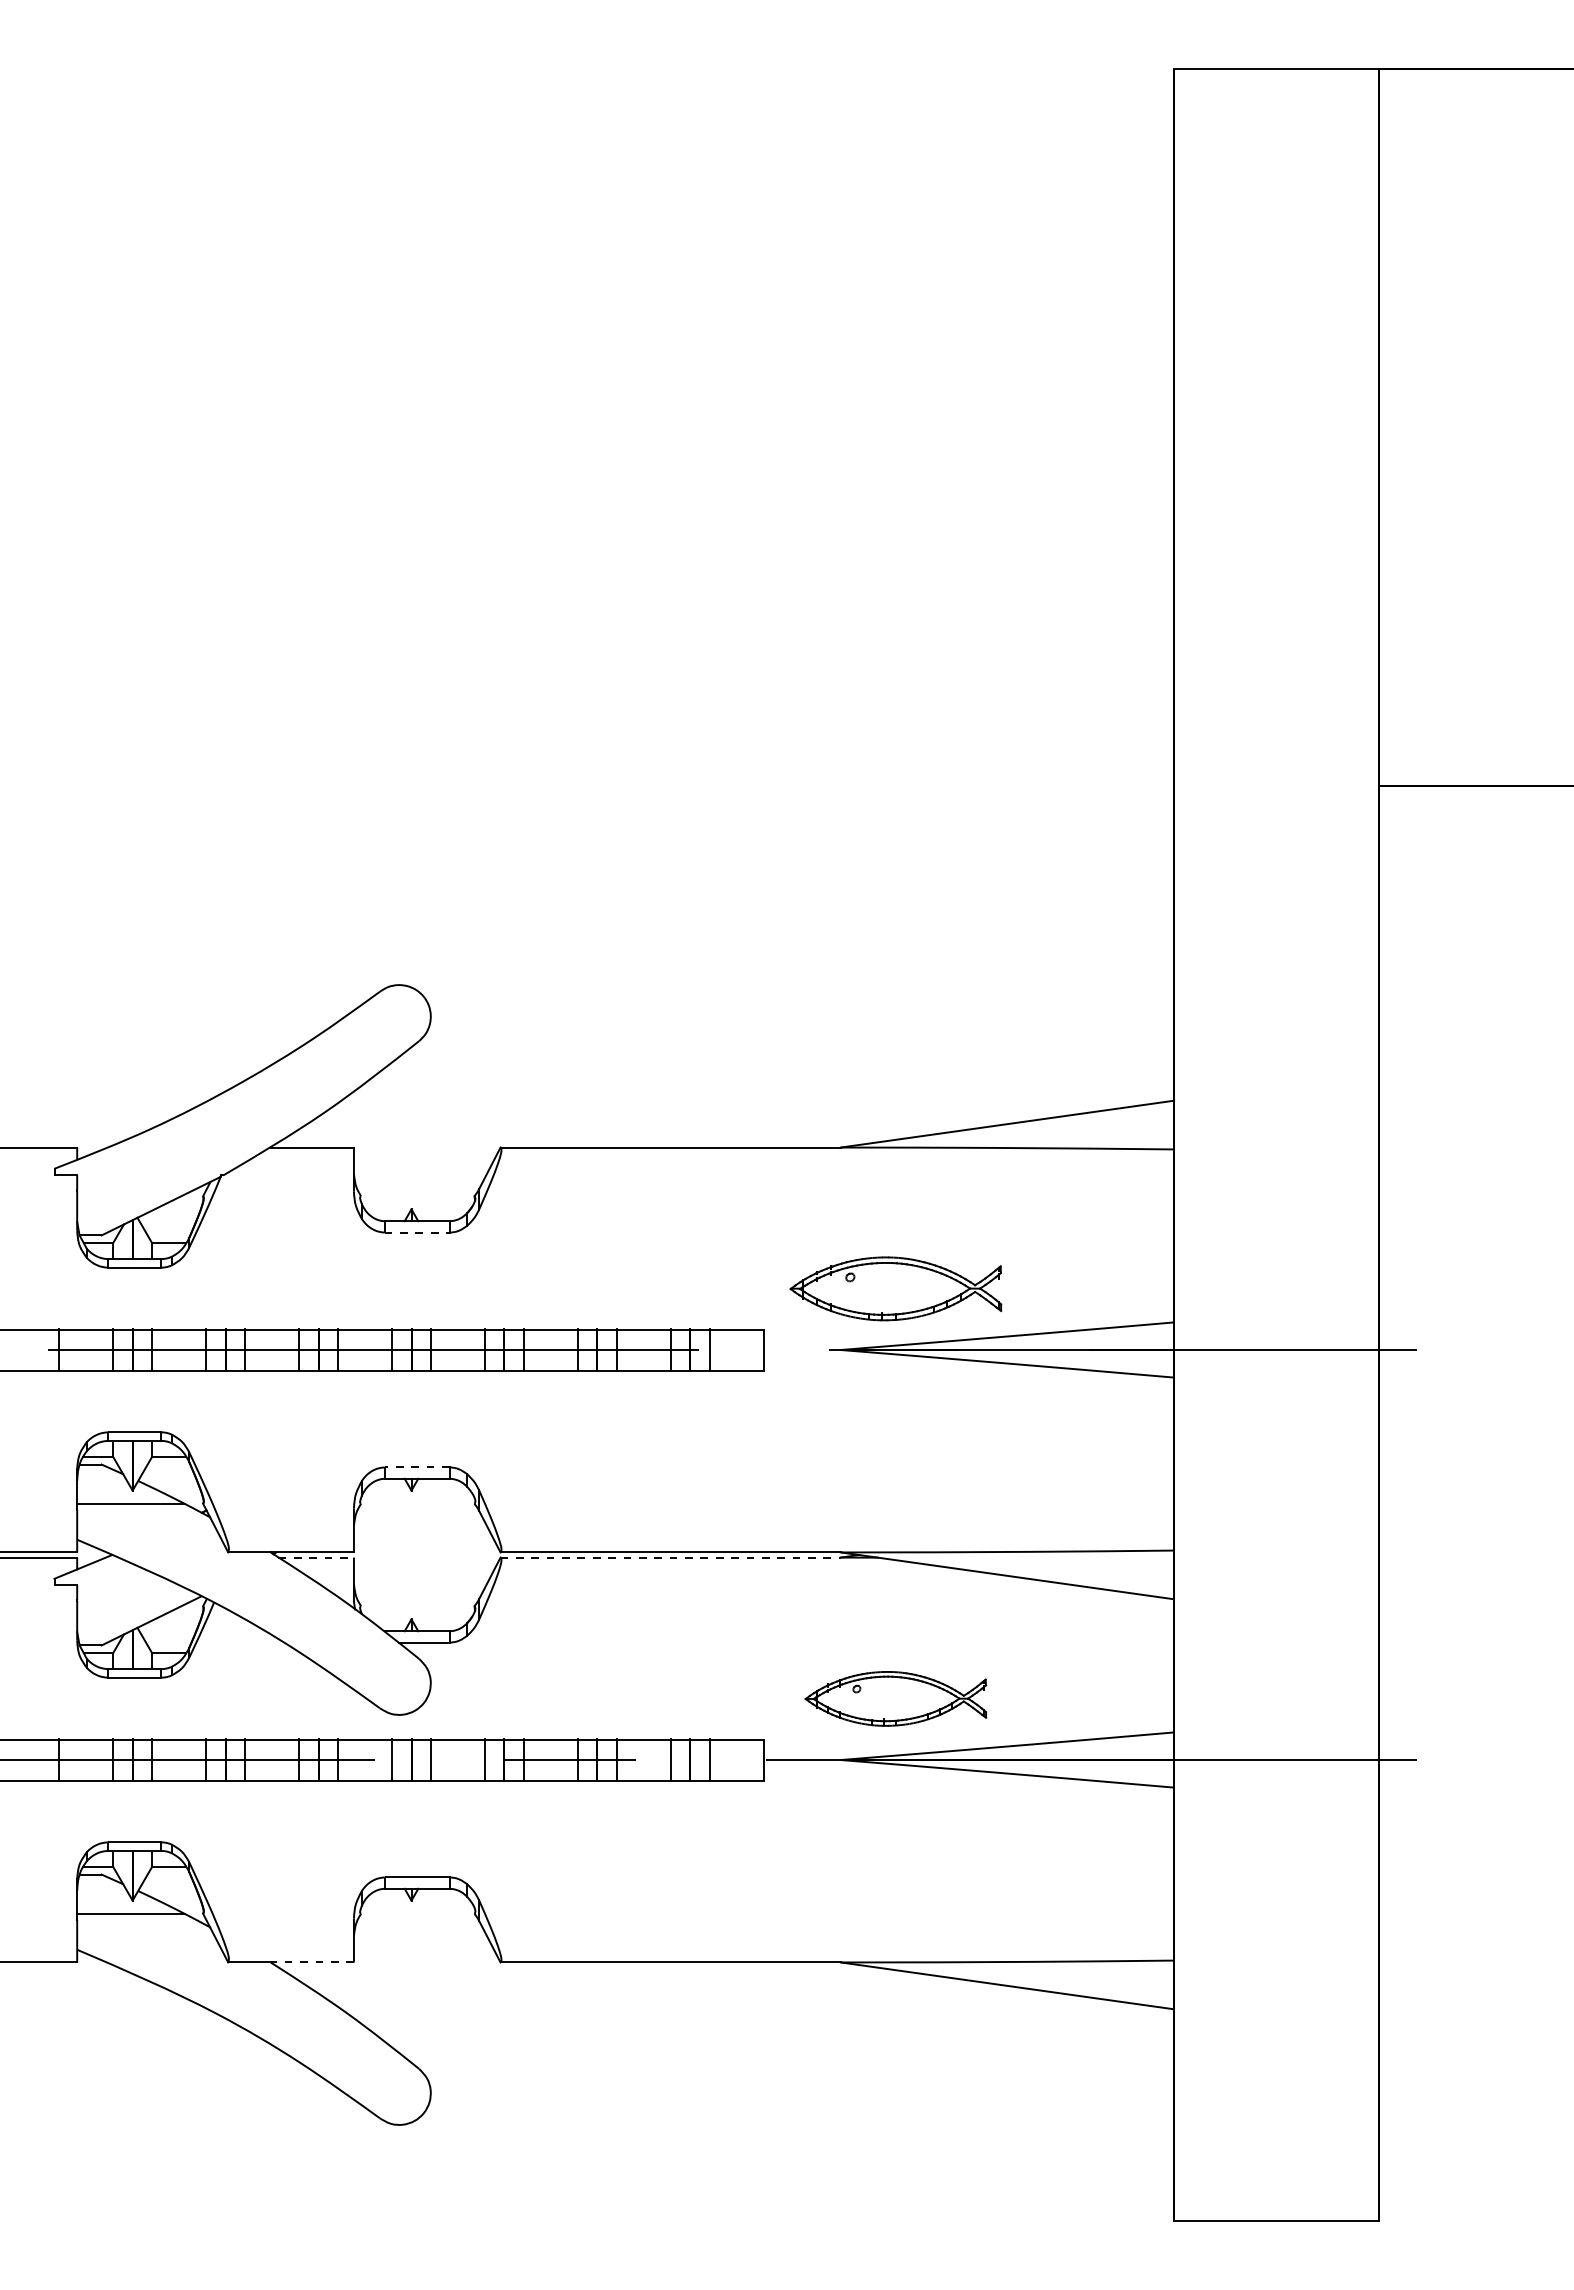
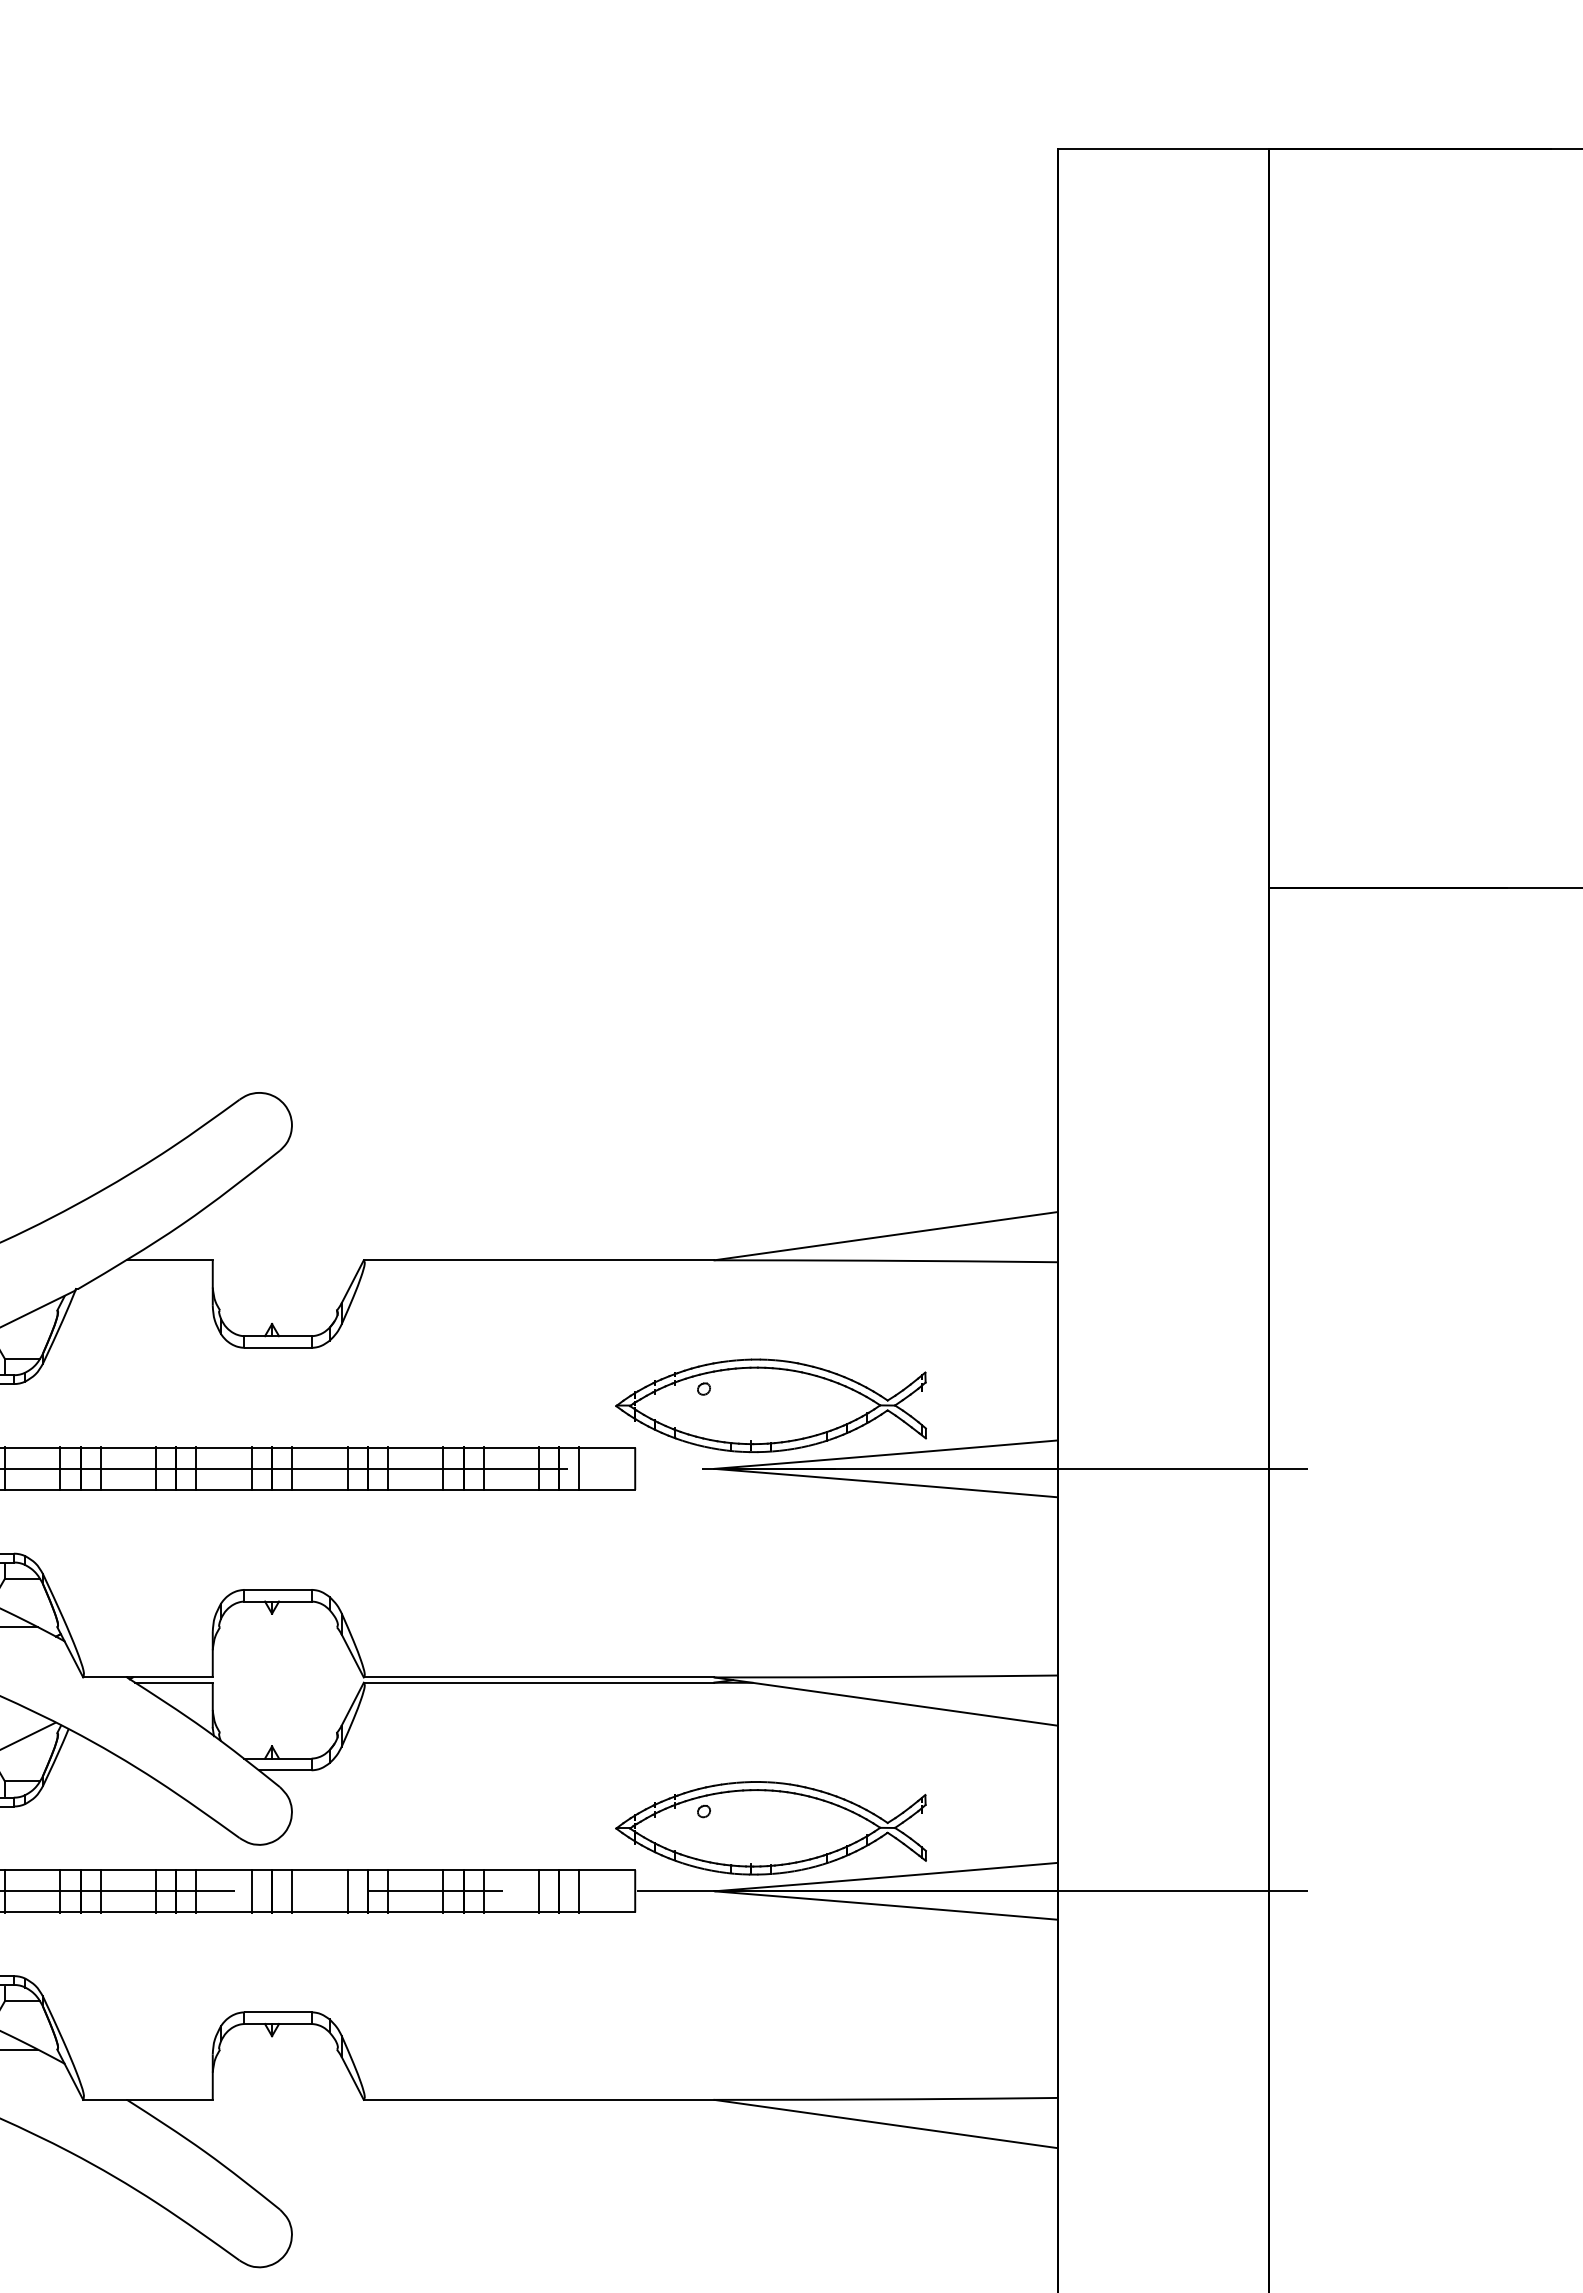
line: (418, 1232) -> (279, 1347), dashed -> solid
part: (895, 1288) -> (770, 1405), size x1.43
line: (416, 1467) -> (277, 1589), dashed -> solid
line: (316, 1557) -> (174, 1682), dashed -> solid
line: (671, 1557) -> (539, 1682), dashed -> solid
part: (895, 1698) -> (770, 1827), size x1.67
line: (312, 1962) -> (170, 2099), dashed -> solid

